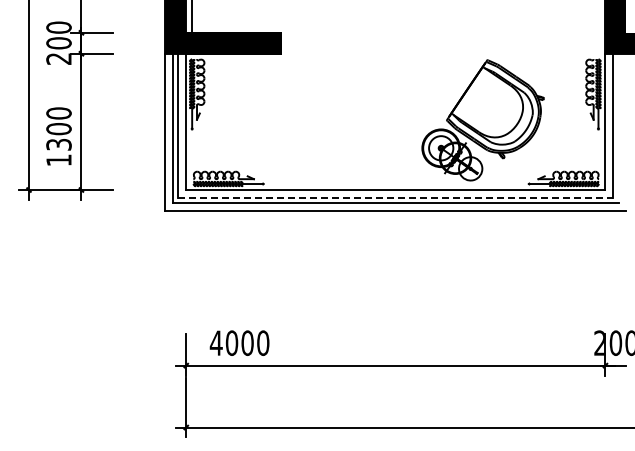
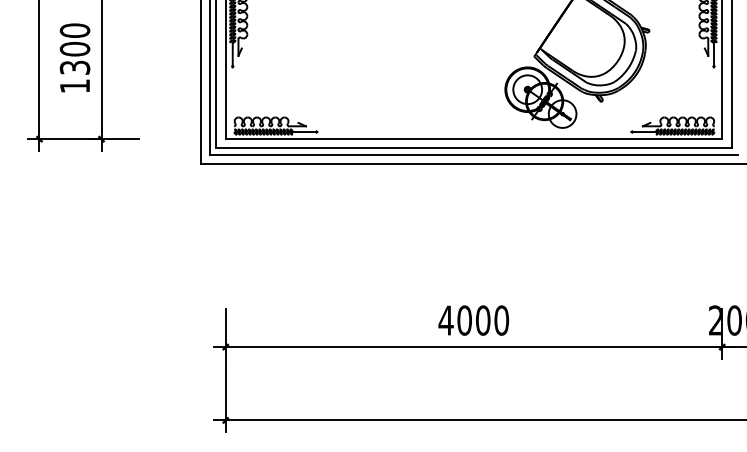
text: (58, 136) -> (74, 57), moved
line: (396, 197) -> (474, 148), dashed -> solid
text: (239, 342) -> (473, 319), moved

